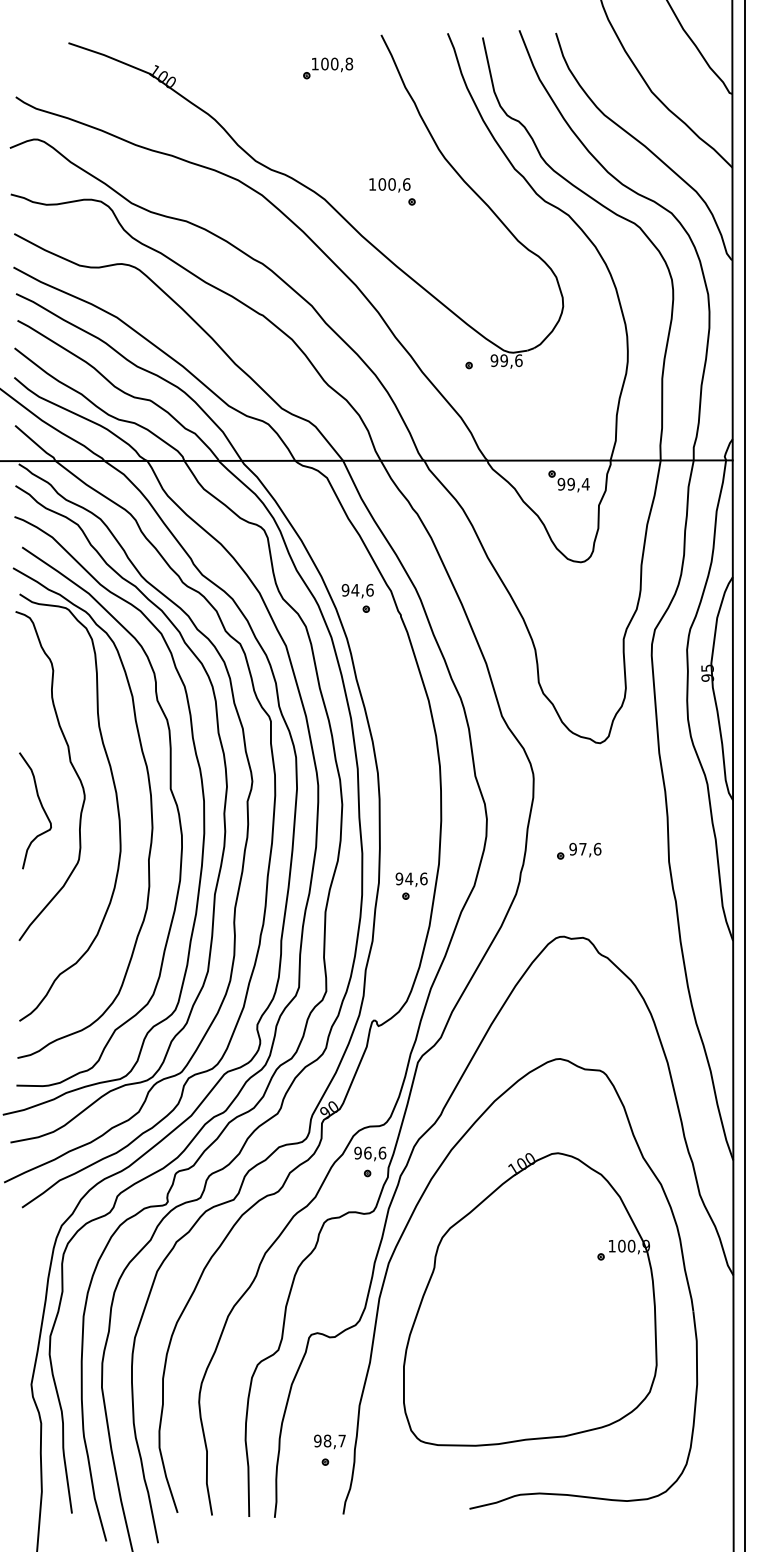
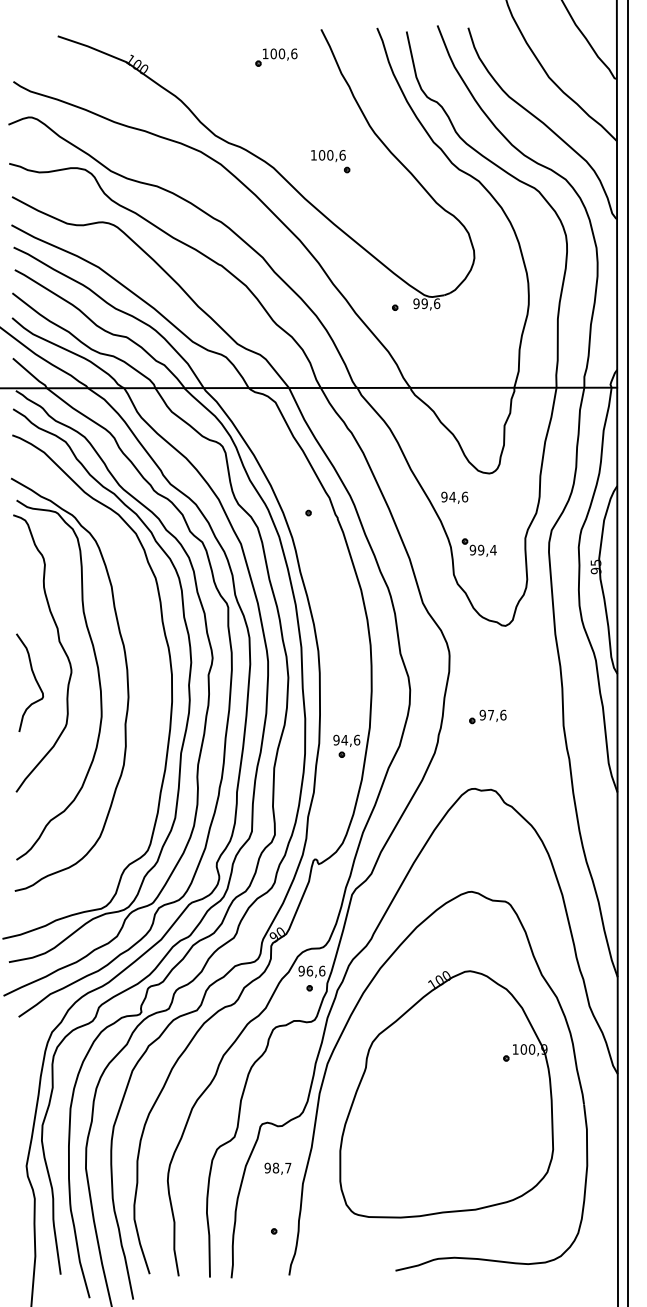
text: (349, 63) -> (294, 53), 100,8 -> 100,6
part: (568, 481) -> (478, 547), moved
text: (357, 591) -> (454, 498), moved
curve: (170, 791) -> (143, 666), removed
text: (329, 1441) -> (277, 1168), moved

